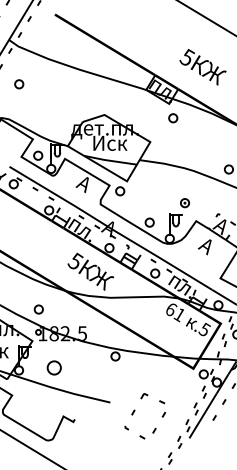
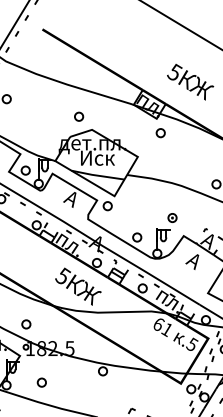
part: (91, 101) -> (79, 116), added
part: (54, 367) -> (42, 382), size x0.62

